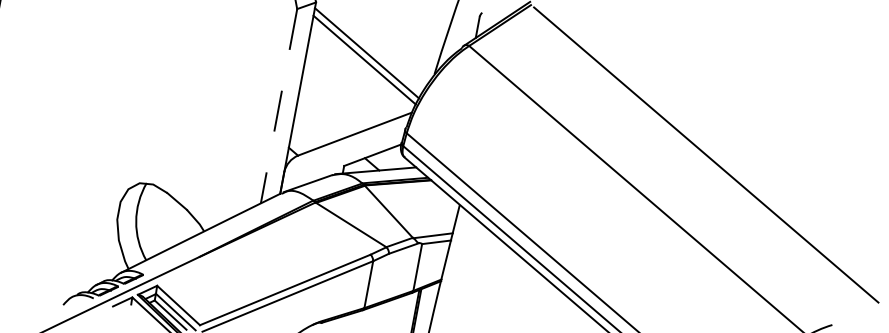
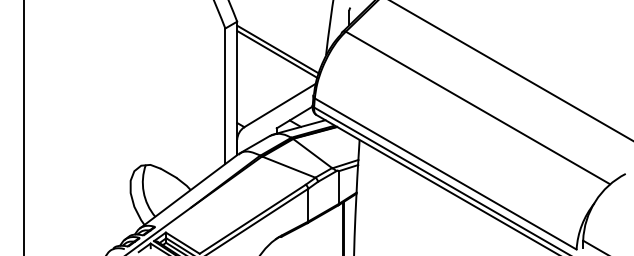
line: (279, 106) -> (225, 96), dashed -> solid

